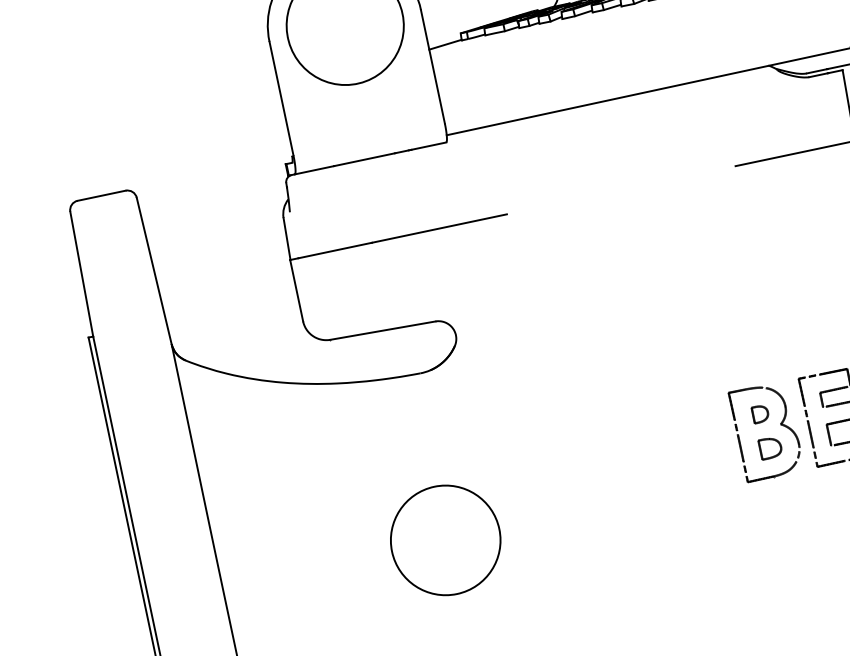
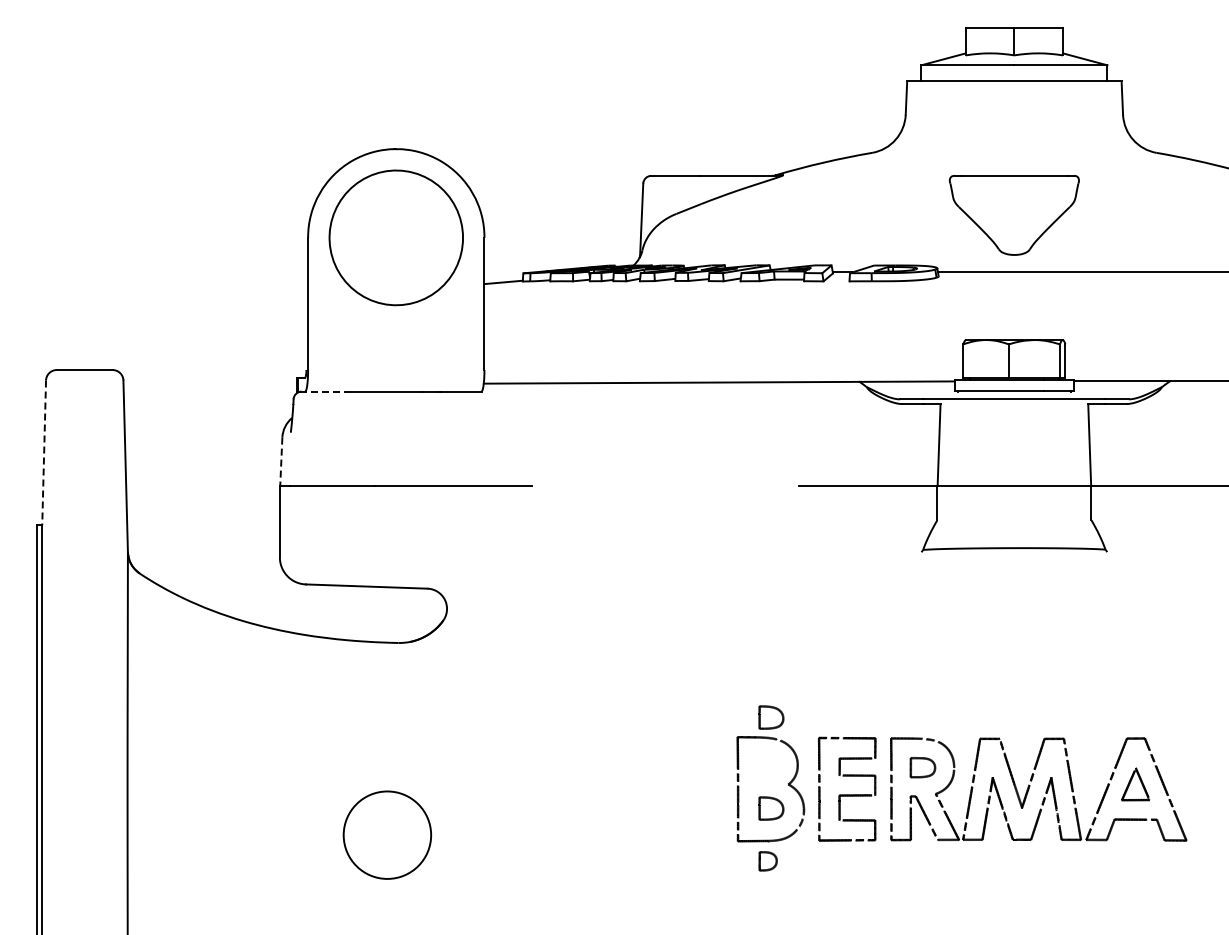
line: (314, 170) -> (328, 391), solid -> dashed
line: (287, 239) -> (281, 462), solid -> dashed
line: (82, 274) -> (44, 453), solid -> dashed
part: (754, 369) -> (771, 717), added
part: (759, 414) -> (767, 861), moved
circle: (444, 539) -> (386, 834), size x0.7

